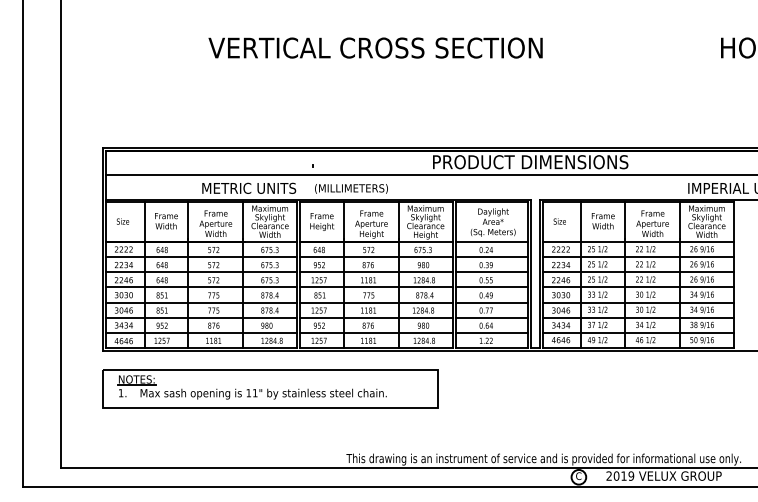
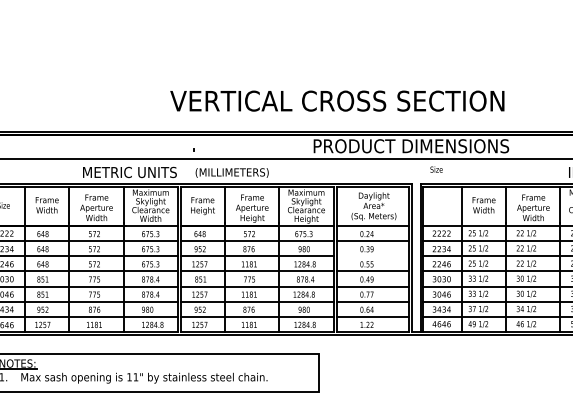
text: (375, 47) -> (337, 100), moved
text: (559, 221) -> (436, 169), moved
line: (491, 272) -> (372, 256), removed

